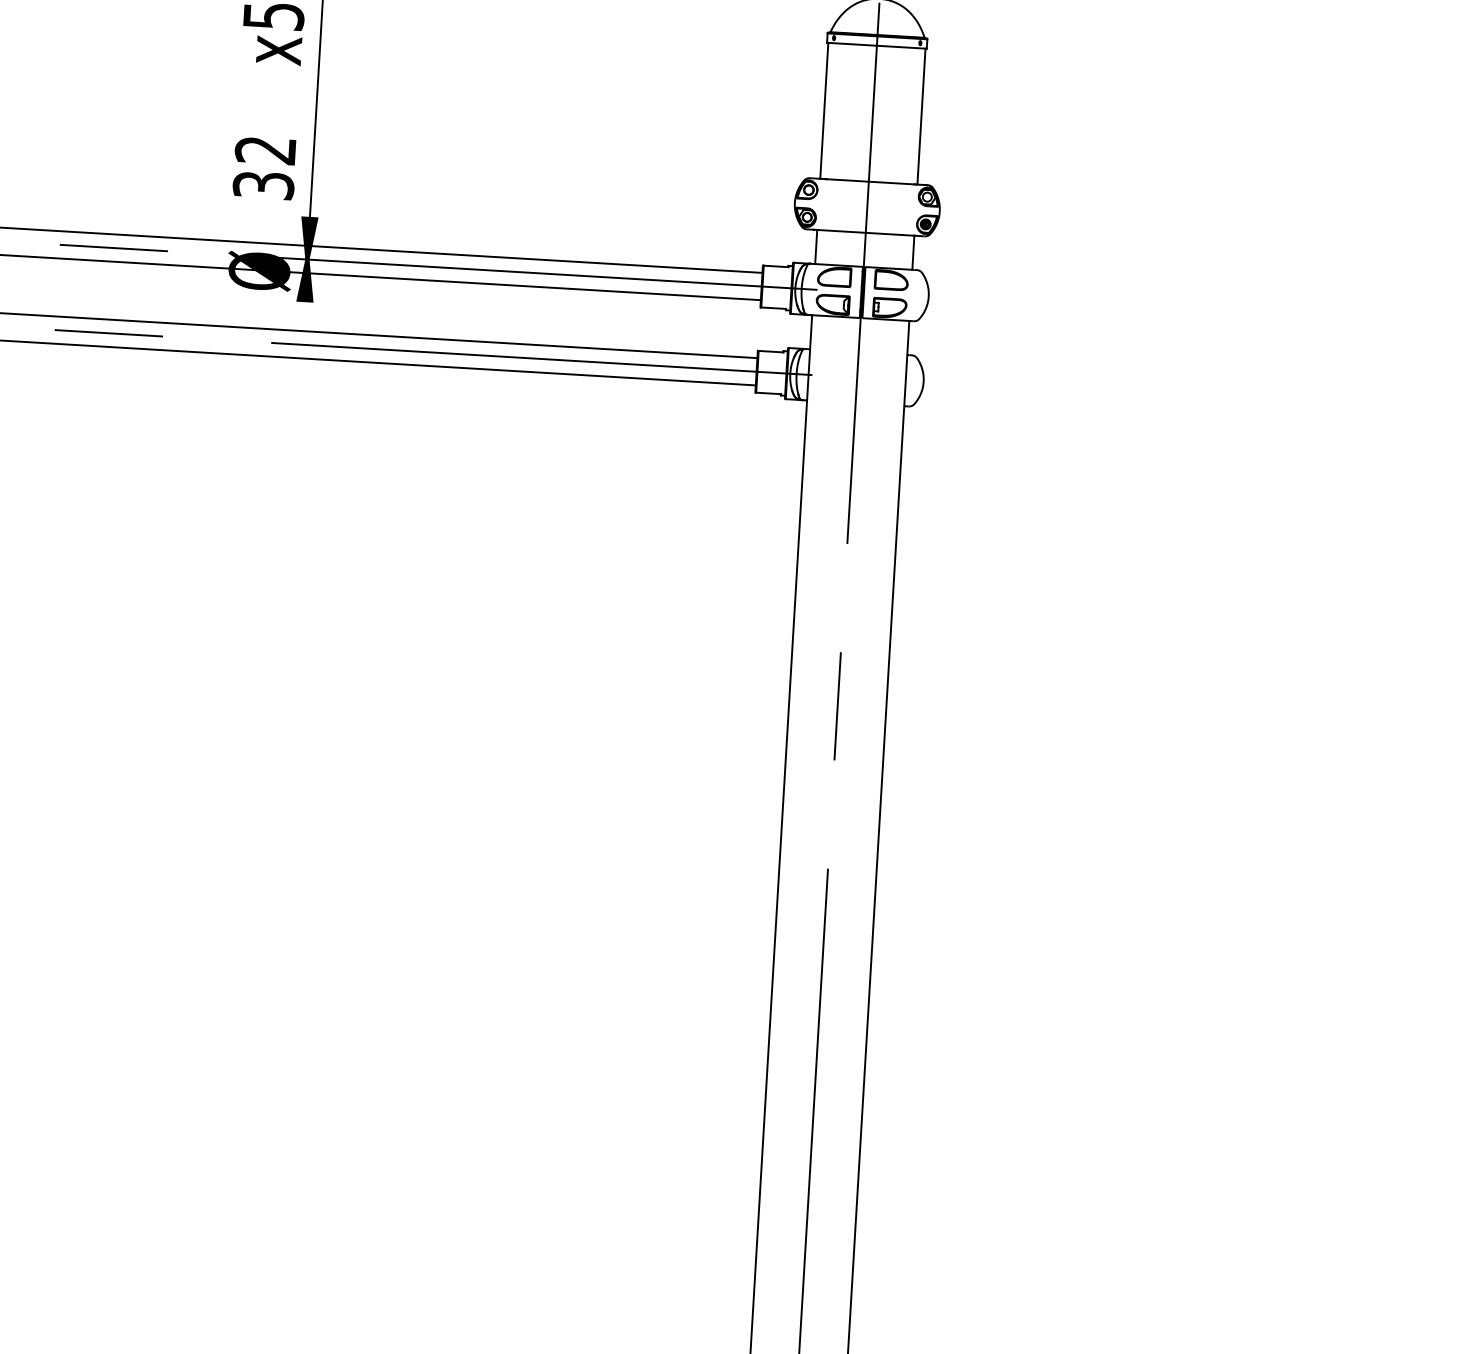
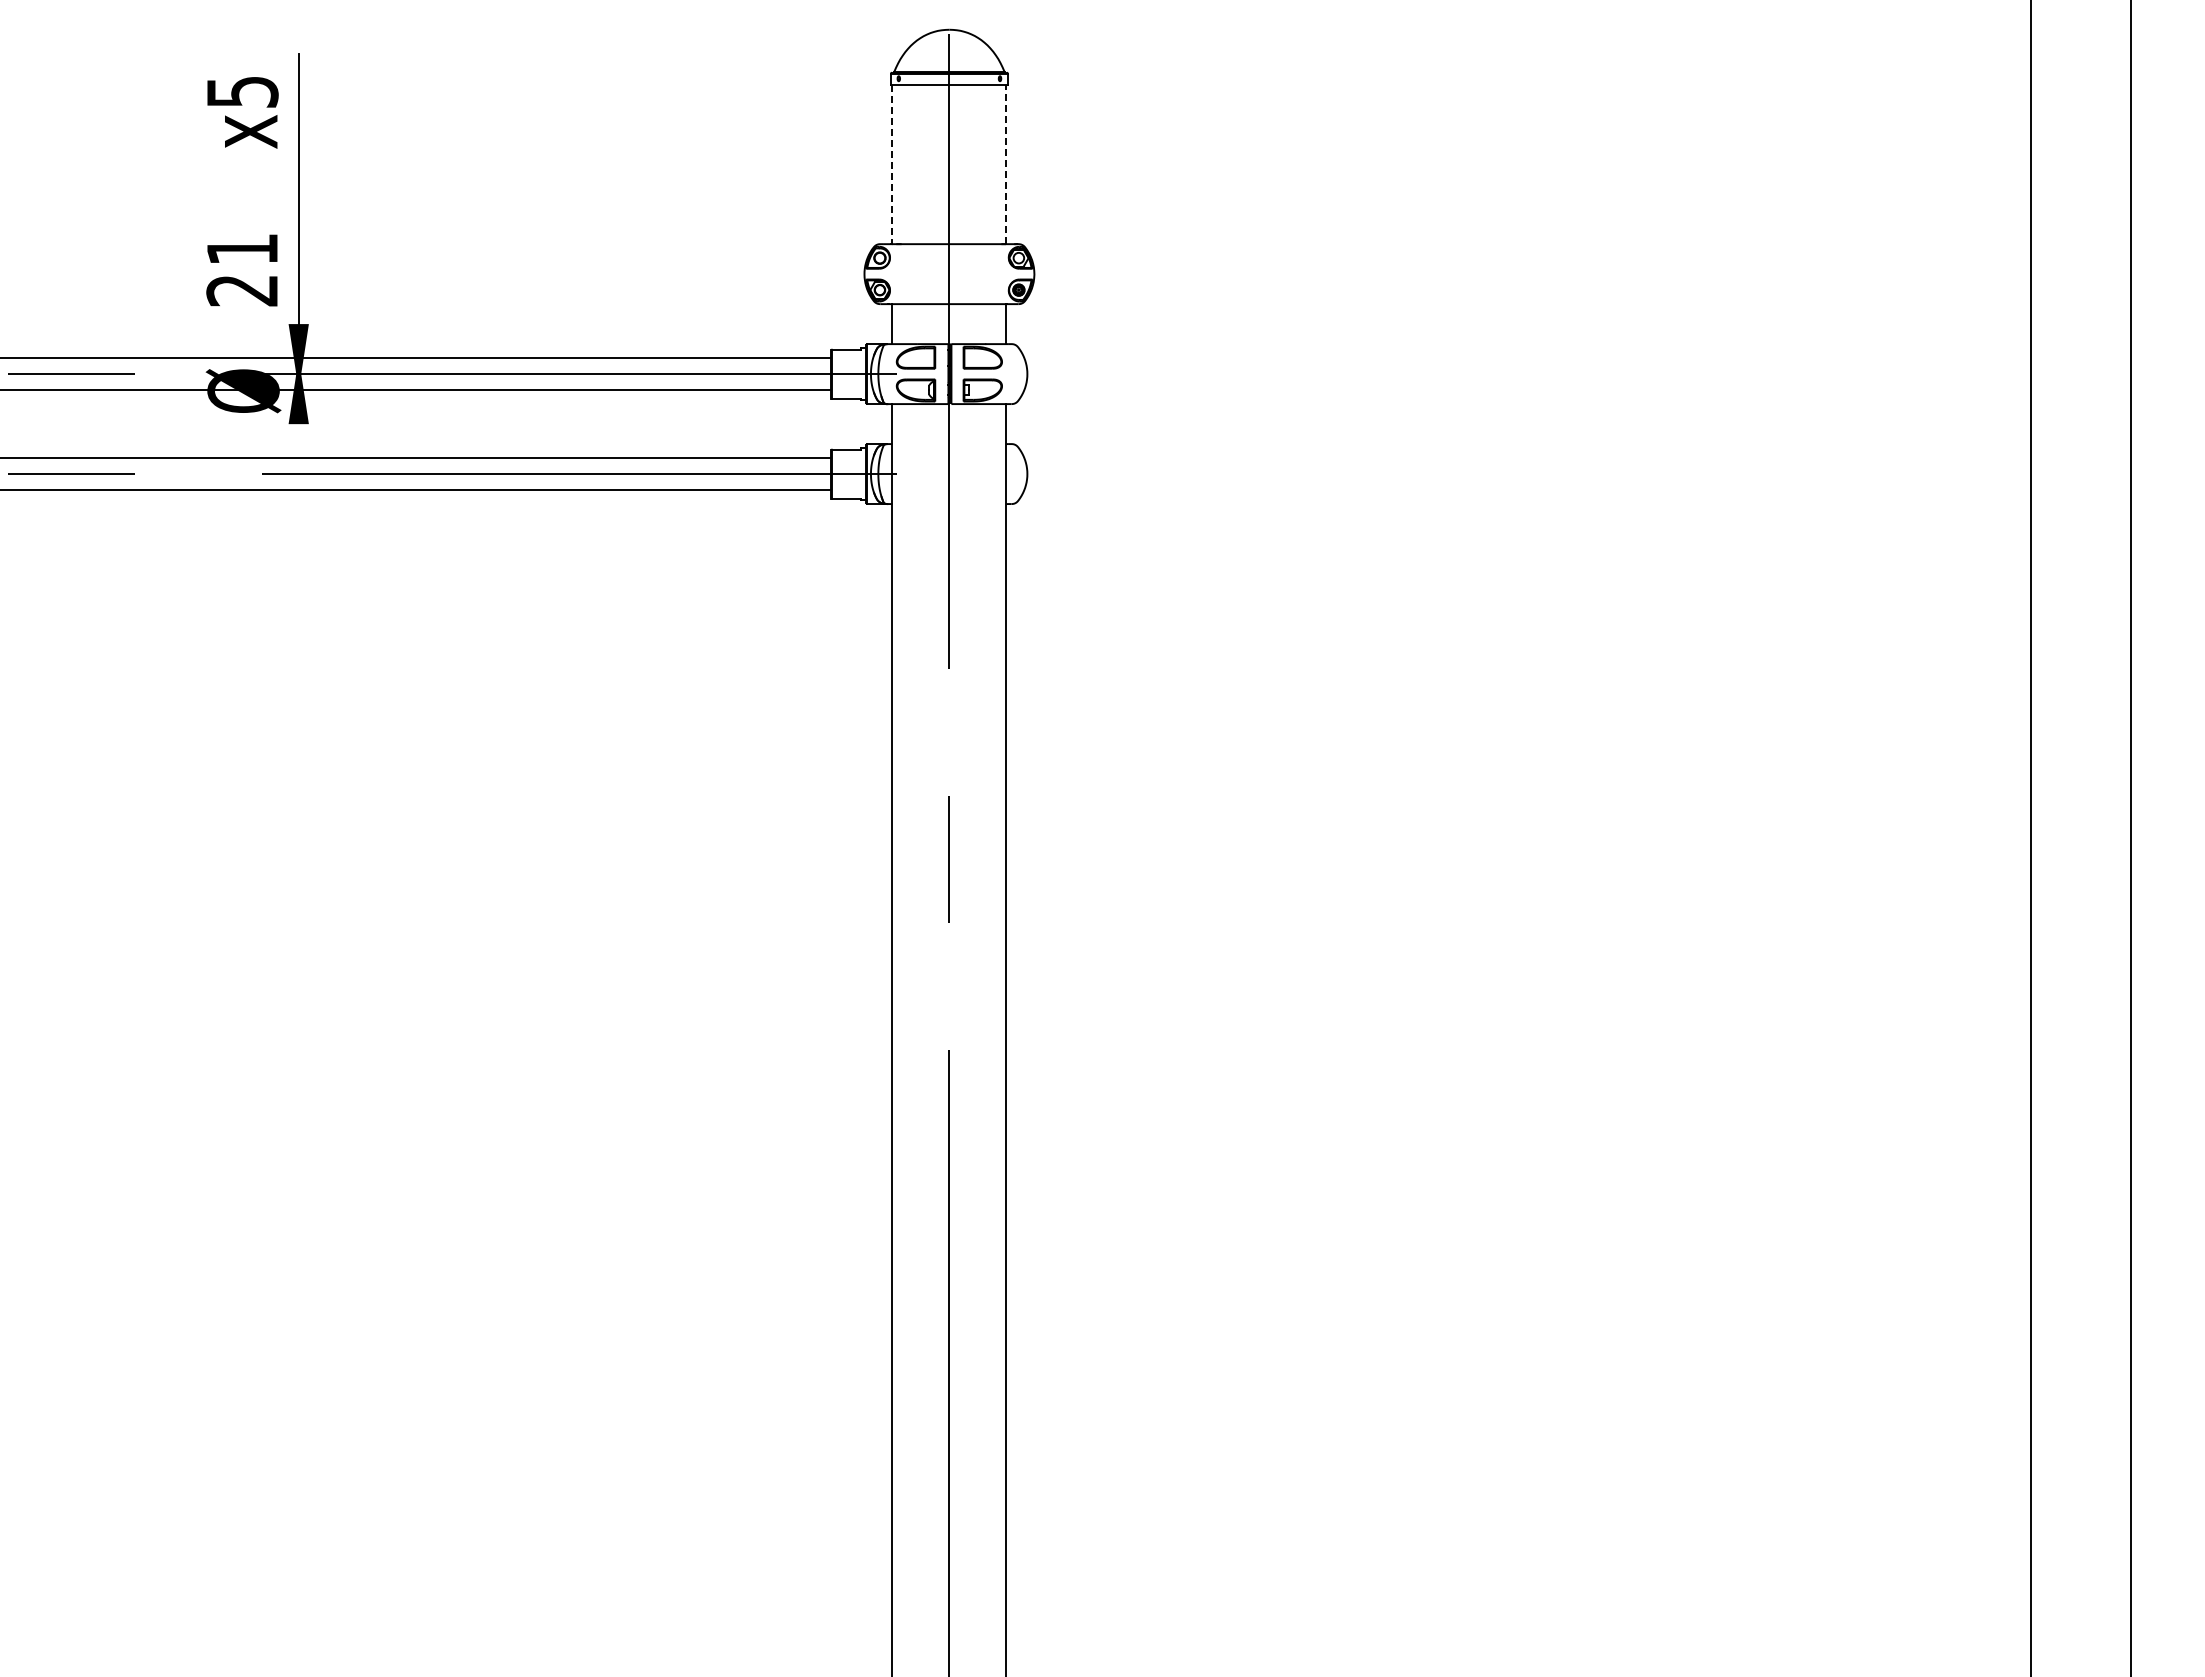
line: (824, 110) -> (892, 164), solid -> dashed
line: (921, 116) -> (1006, 164), solid -> dashed
text: (264, 168) -> (242, 270), 32 -> 21

